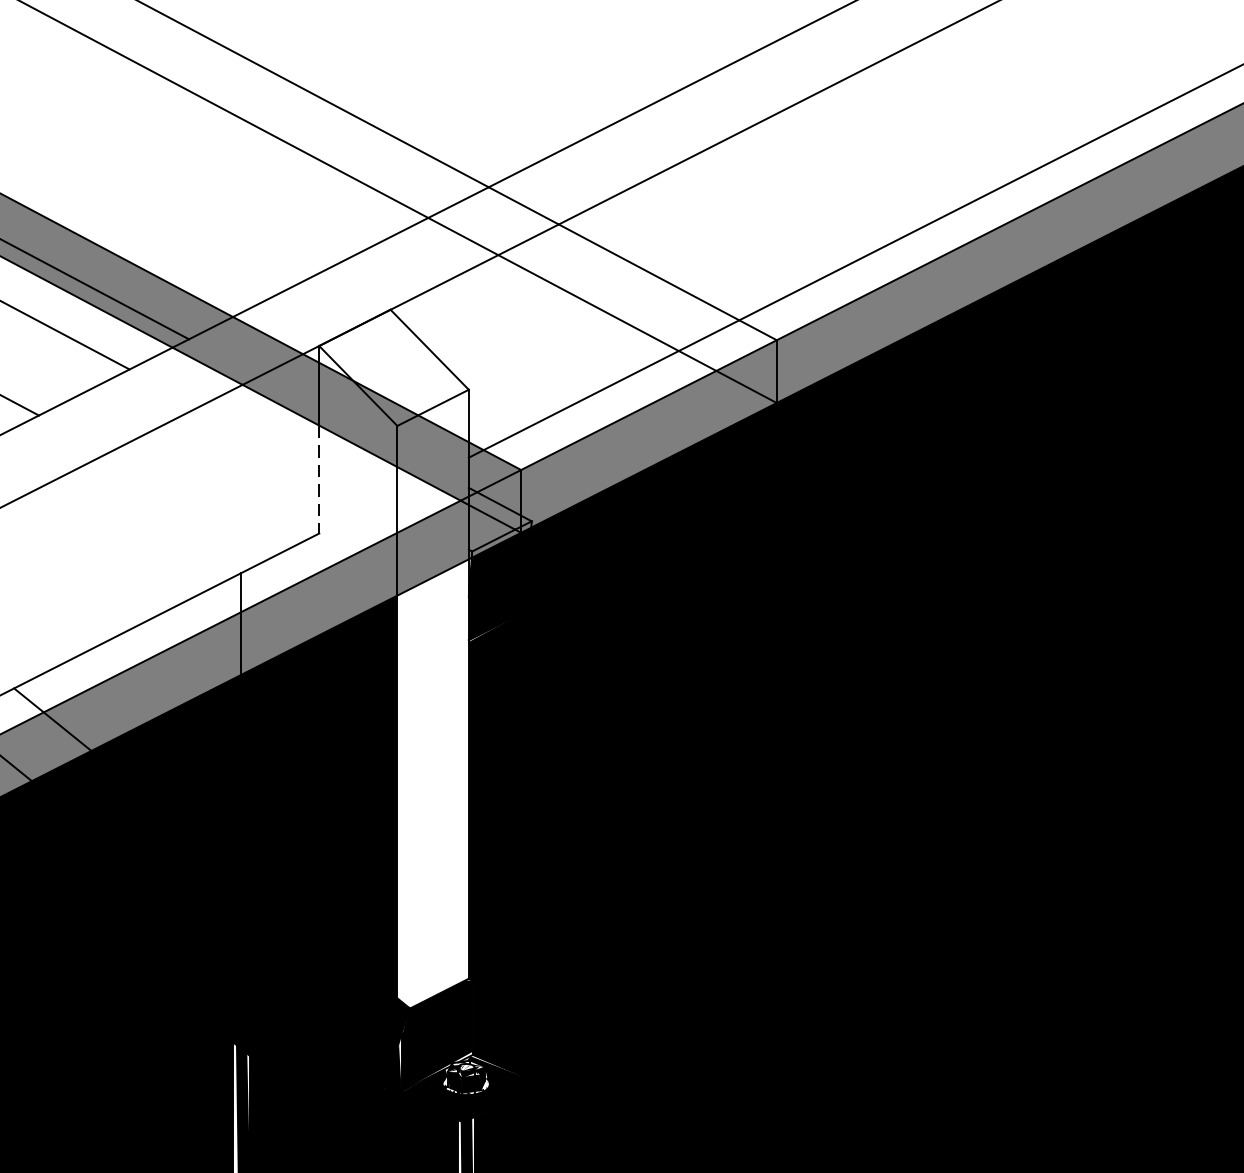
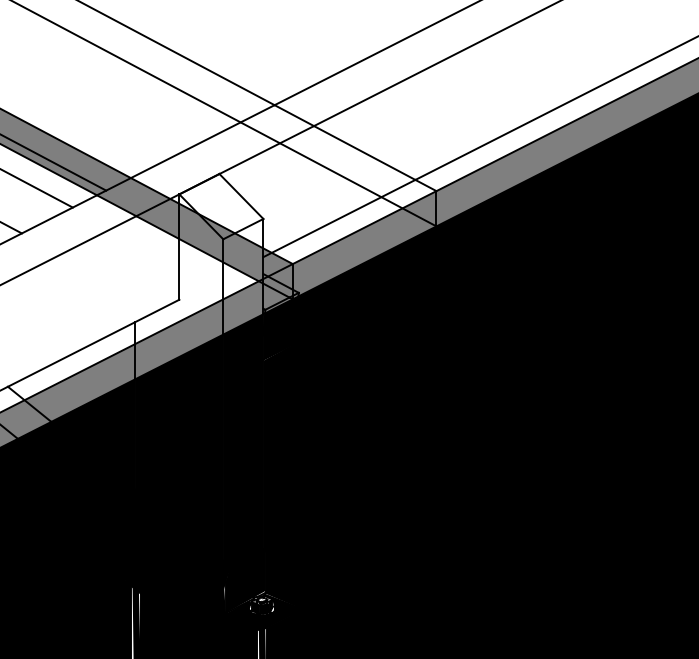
line: (319, 479) -> (179, 269), dashed -> solid
fill: (433, 784) -> (243, 440), added

